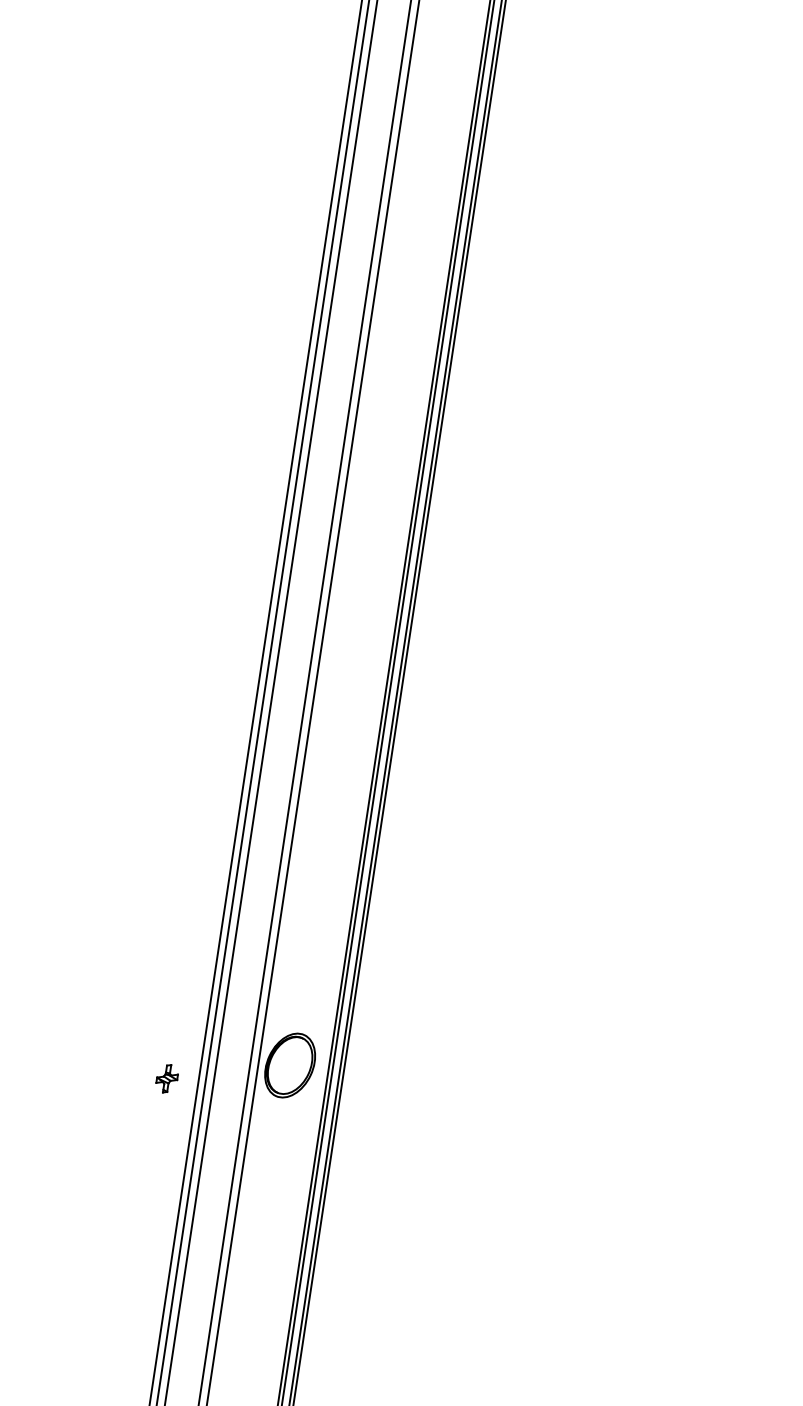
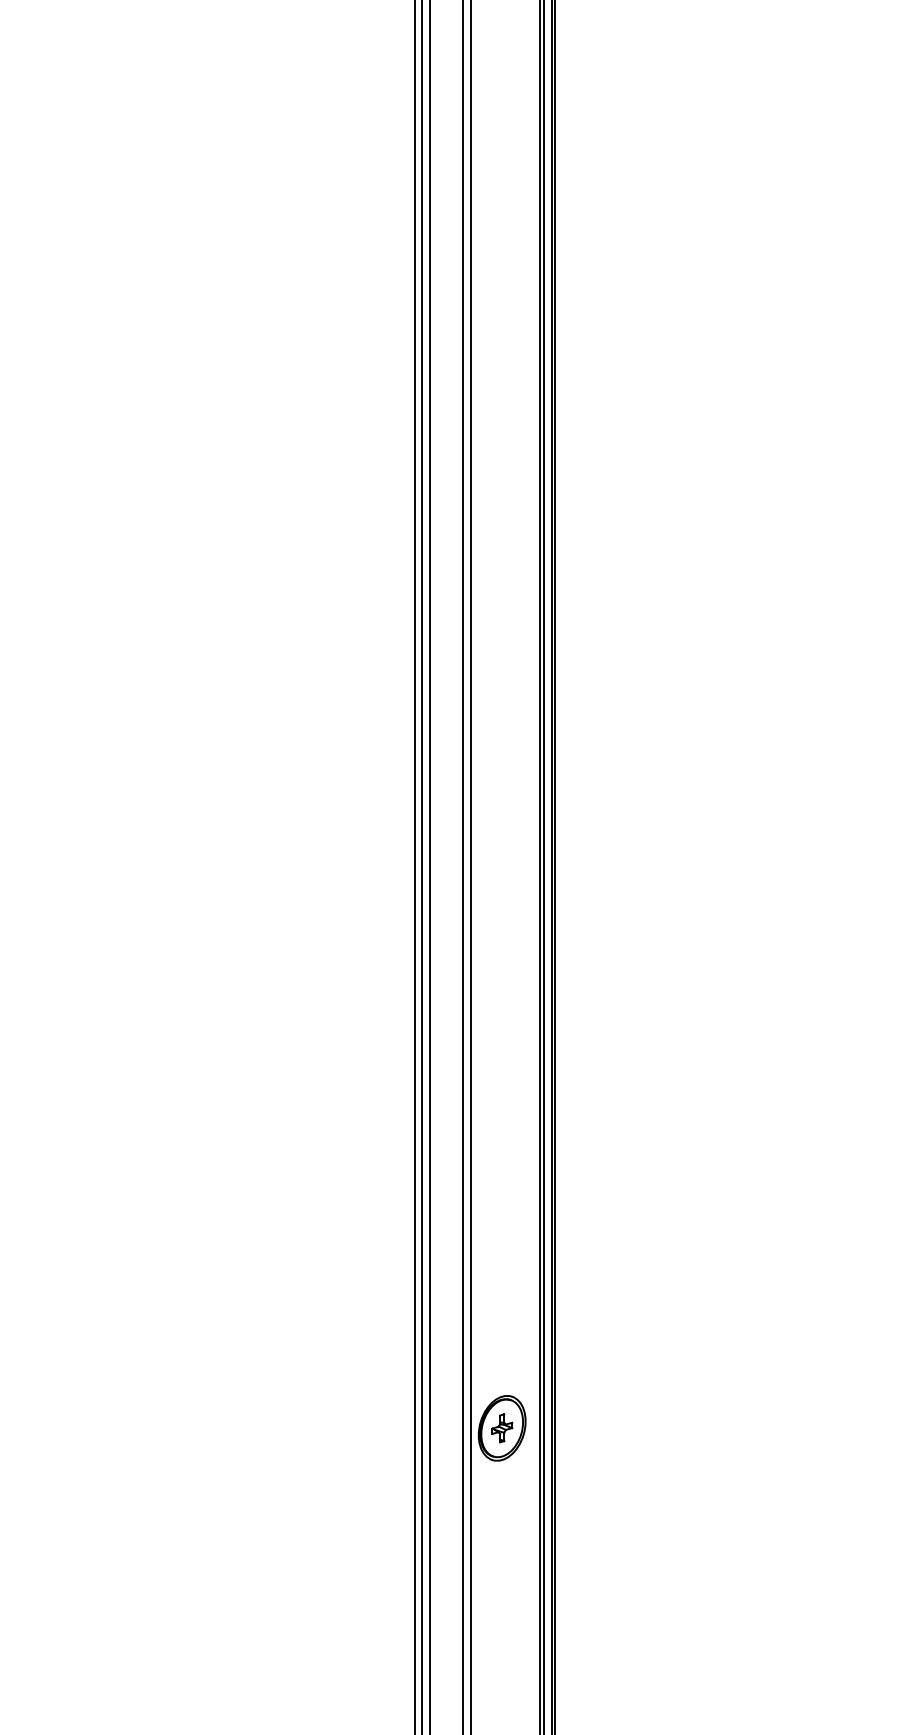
part: (167, 1078) -> (502, 1428), moved

